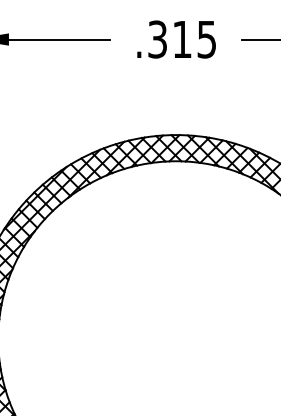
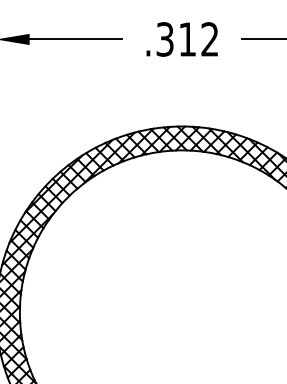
text: (206, 39) -> (209, 39), .315 -> .312

